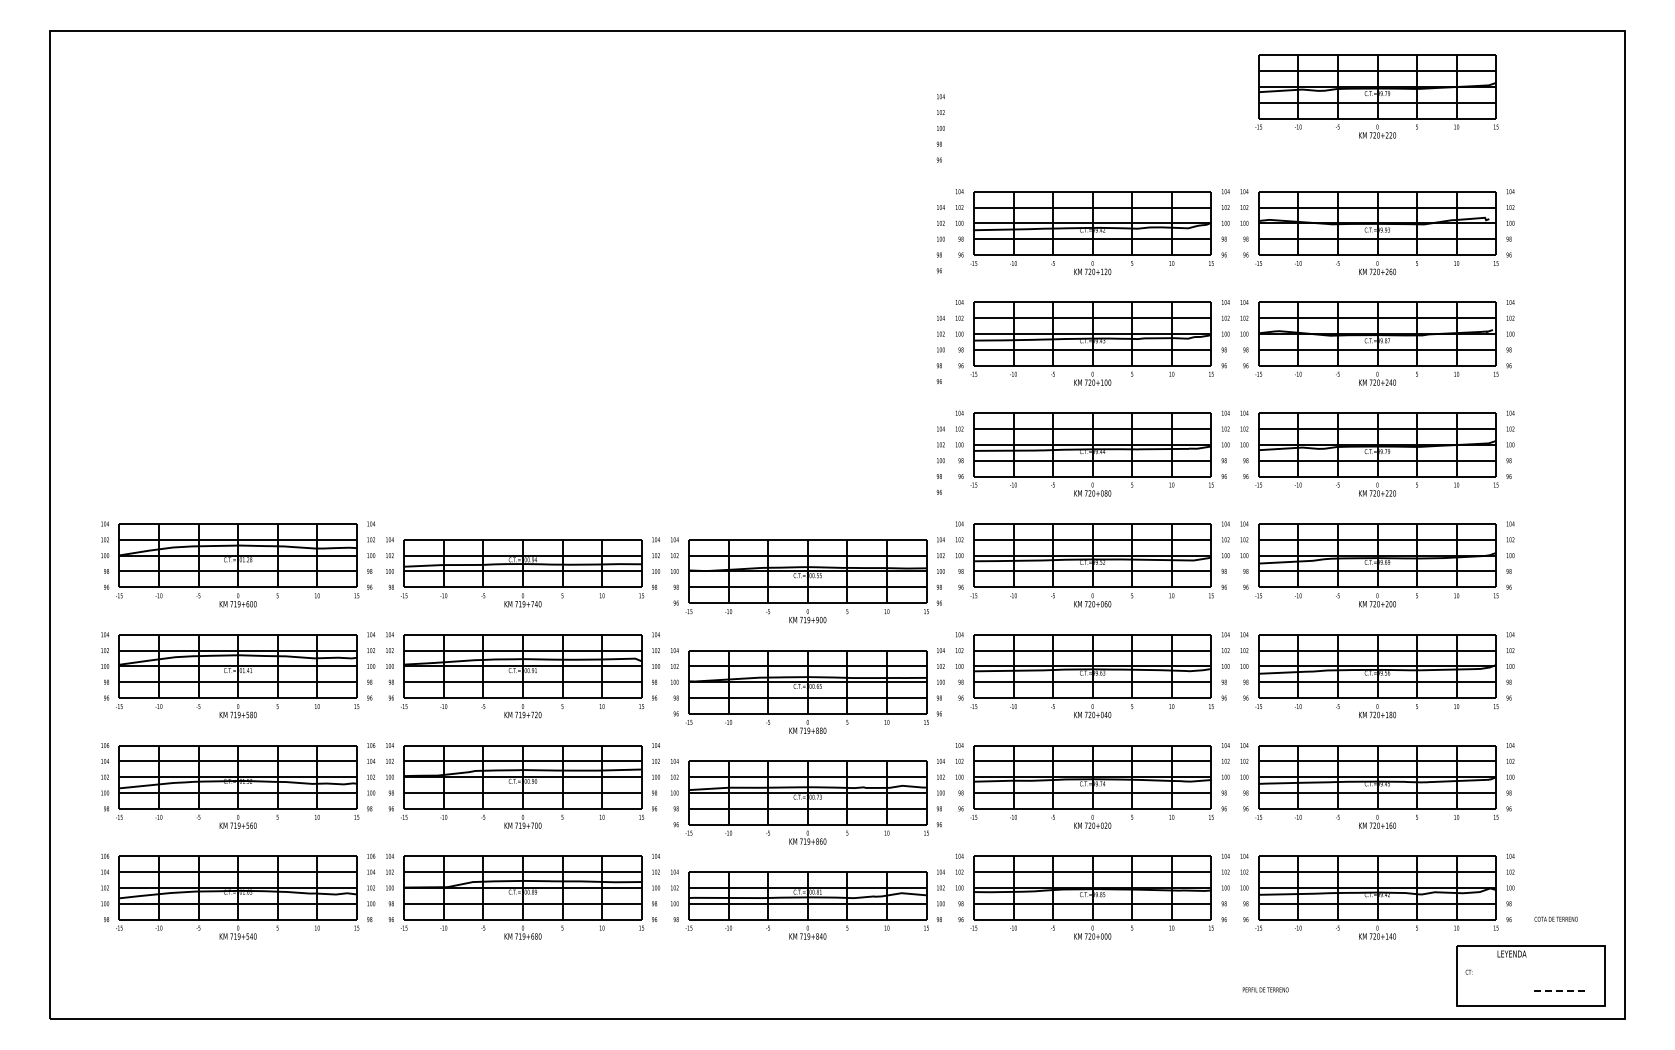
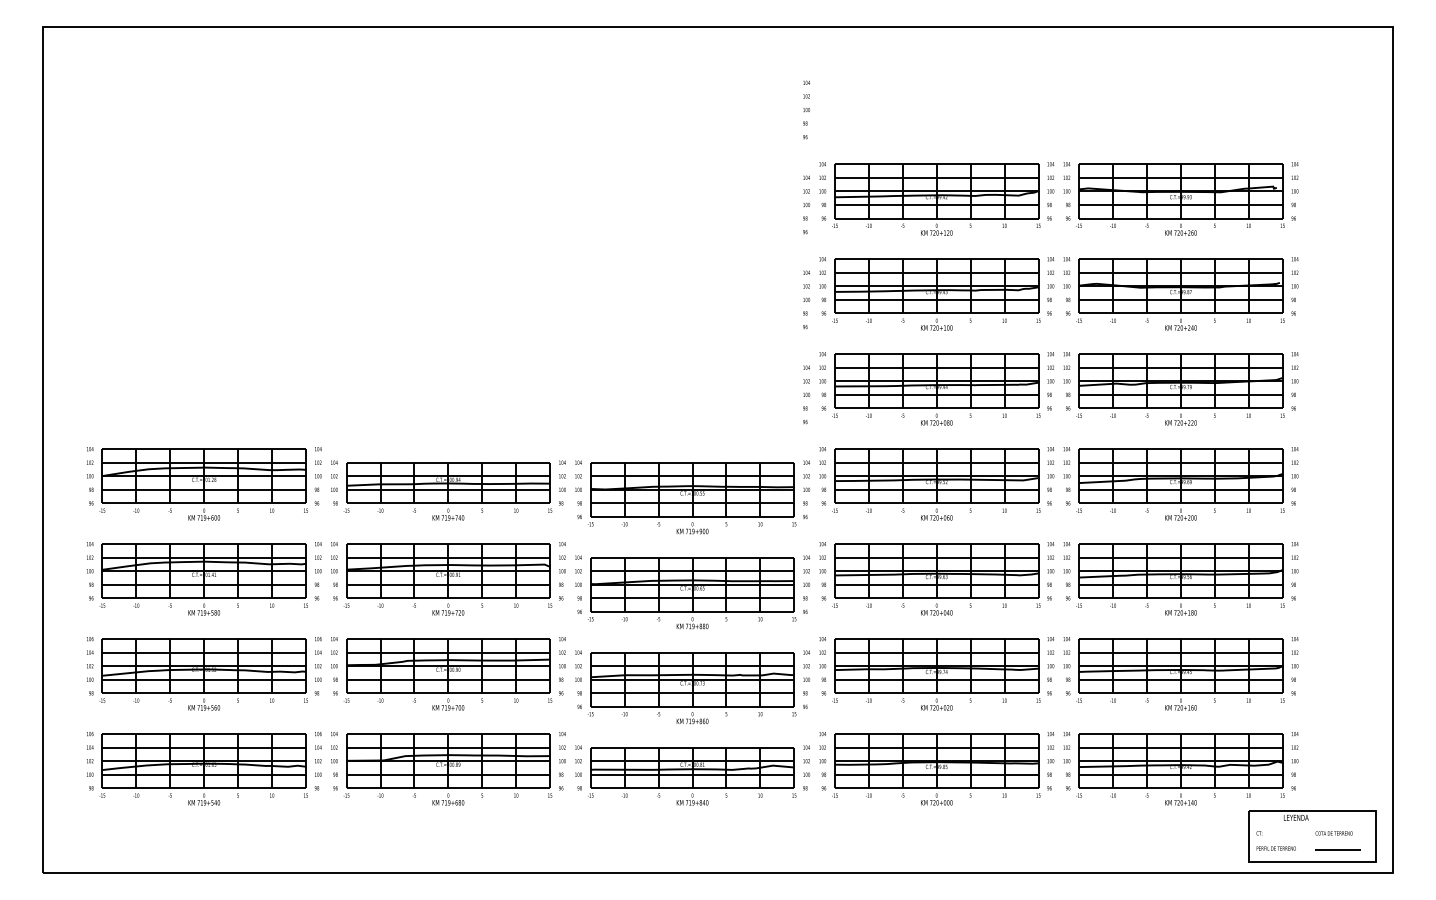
part: (1376, 96) -> (1180, 82), removed
text: (1555, 918) -> (1333, 832), moved
text: (1265, 989) -> (1276, 848), moved
line: (1560, 991) -> (1337, 849), dashed -> solid

